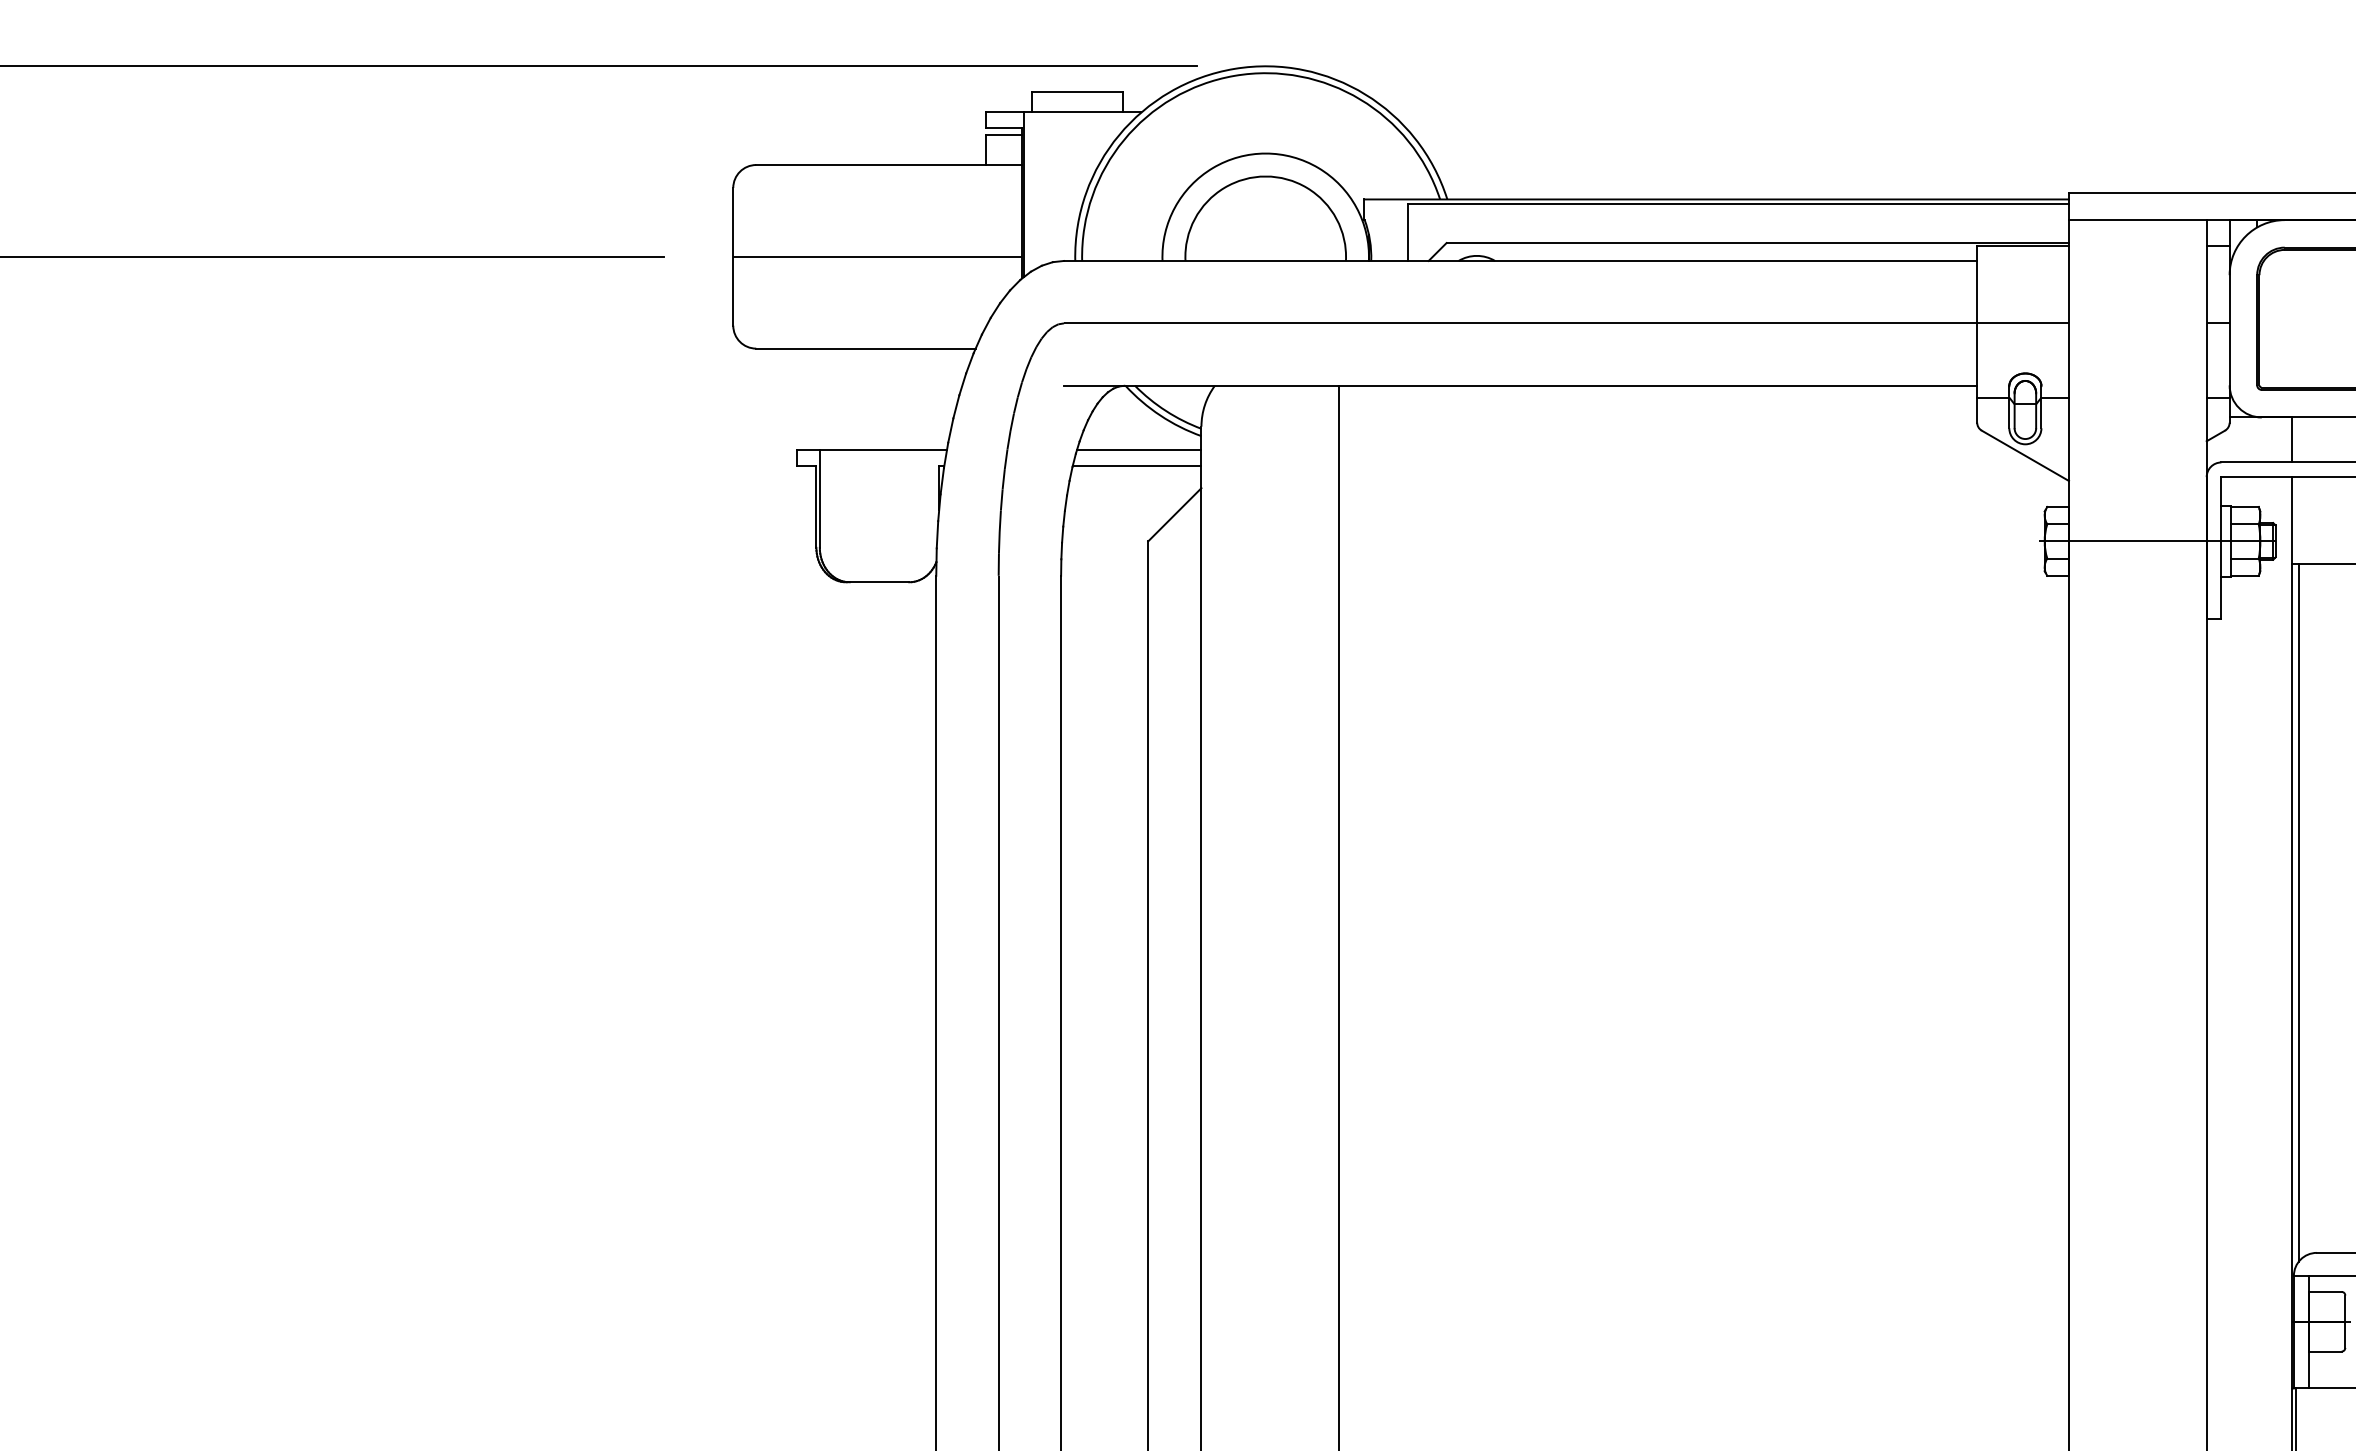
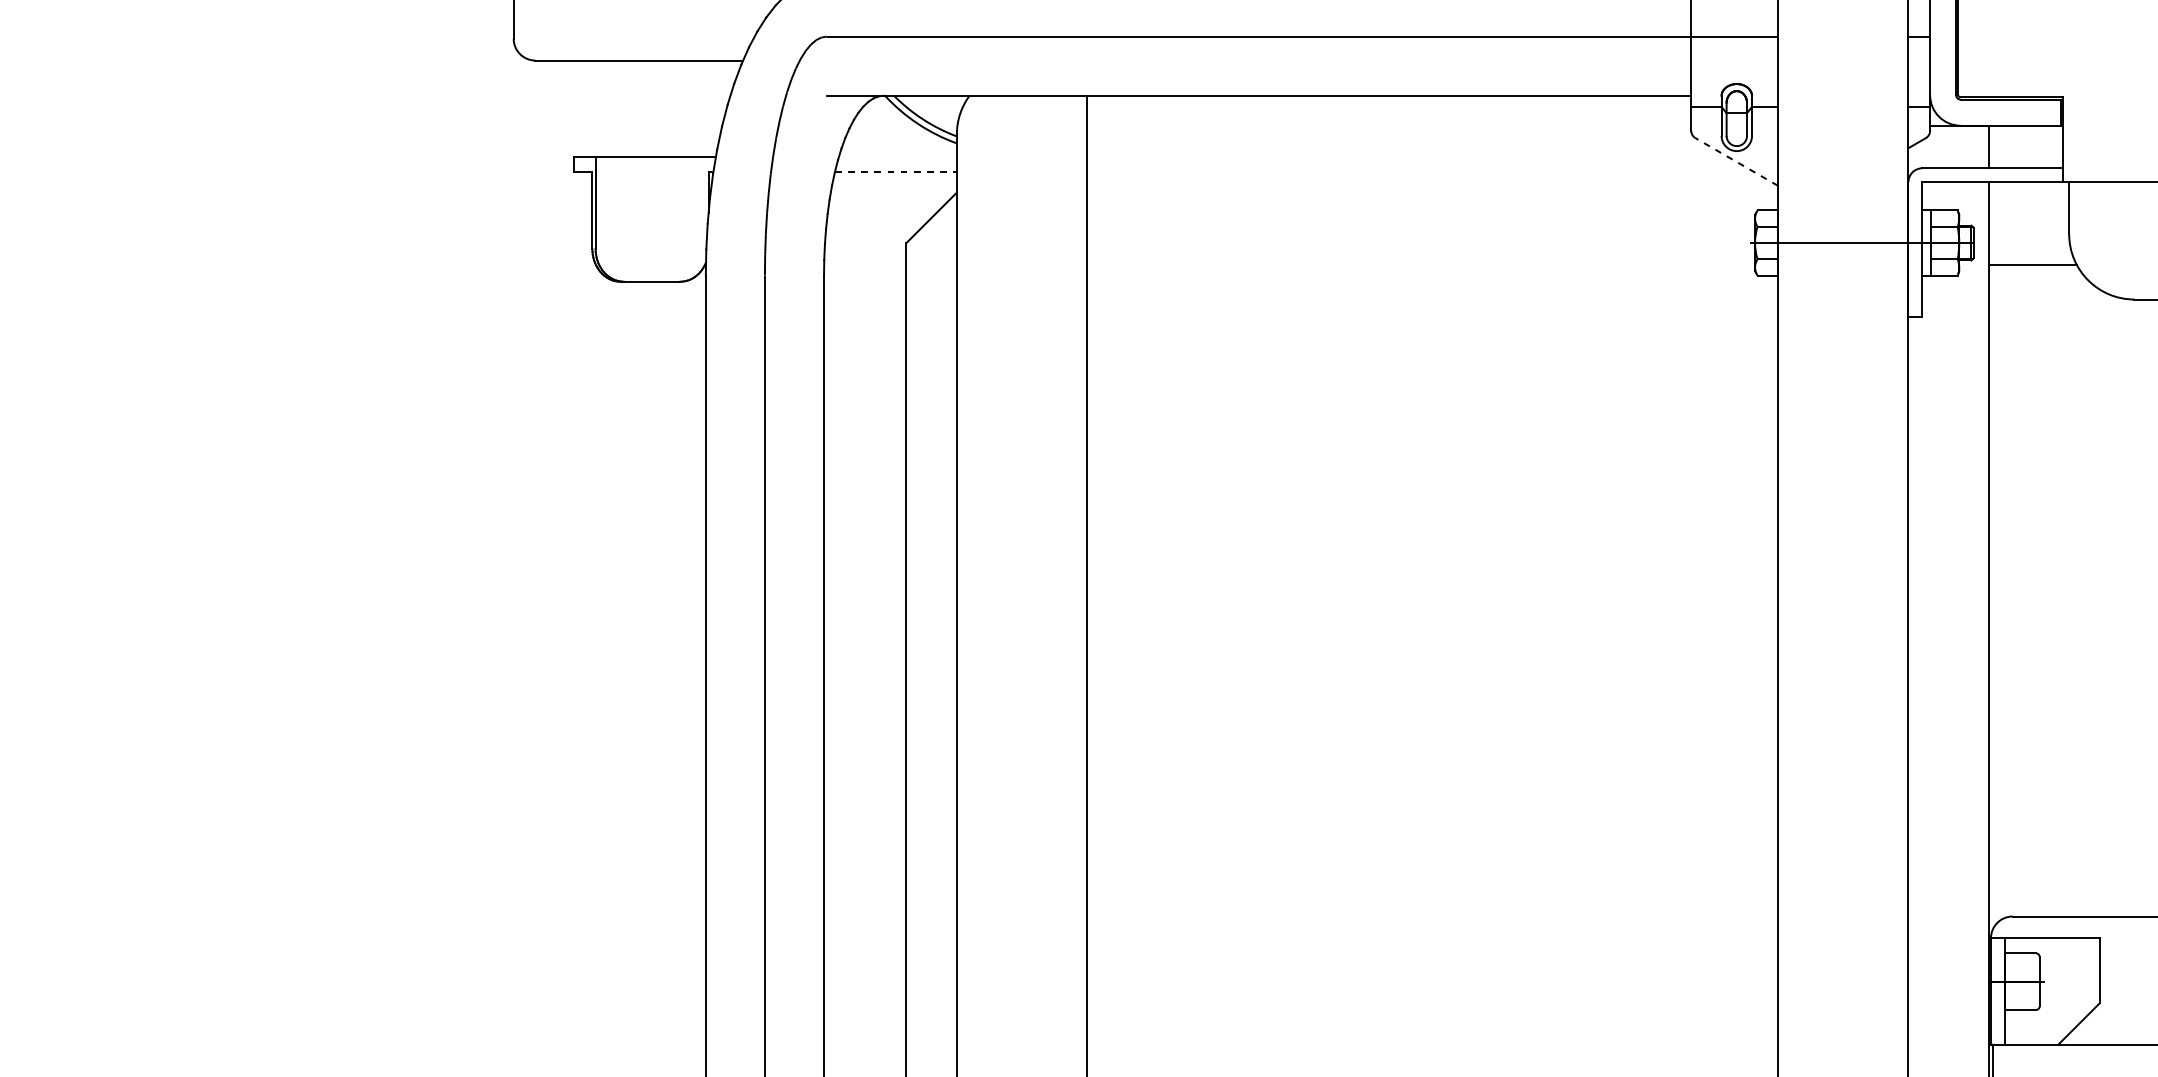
line: (1138, 450) -> (897, 156), removed
line: (2024, 455) -> (1735, 161), solid -> dashed
line: (1137, 465) -> (896, 171), solid -> dashed
line: (2298, 913) -> (1995, 595), removed

